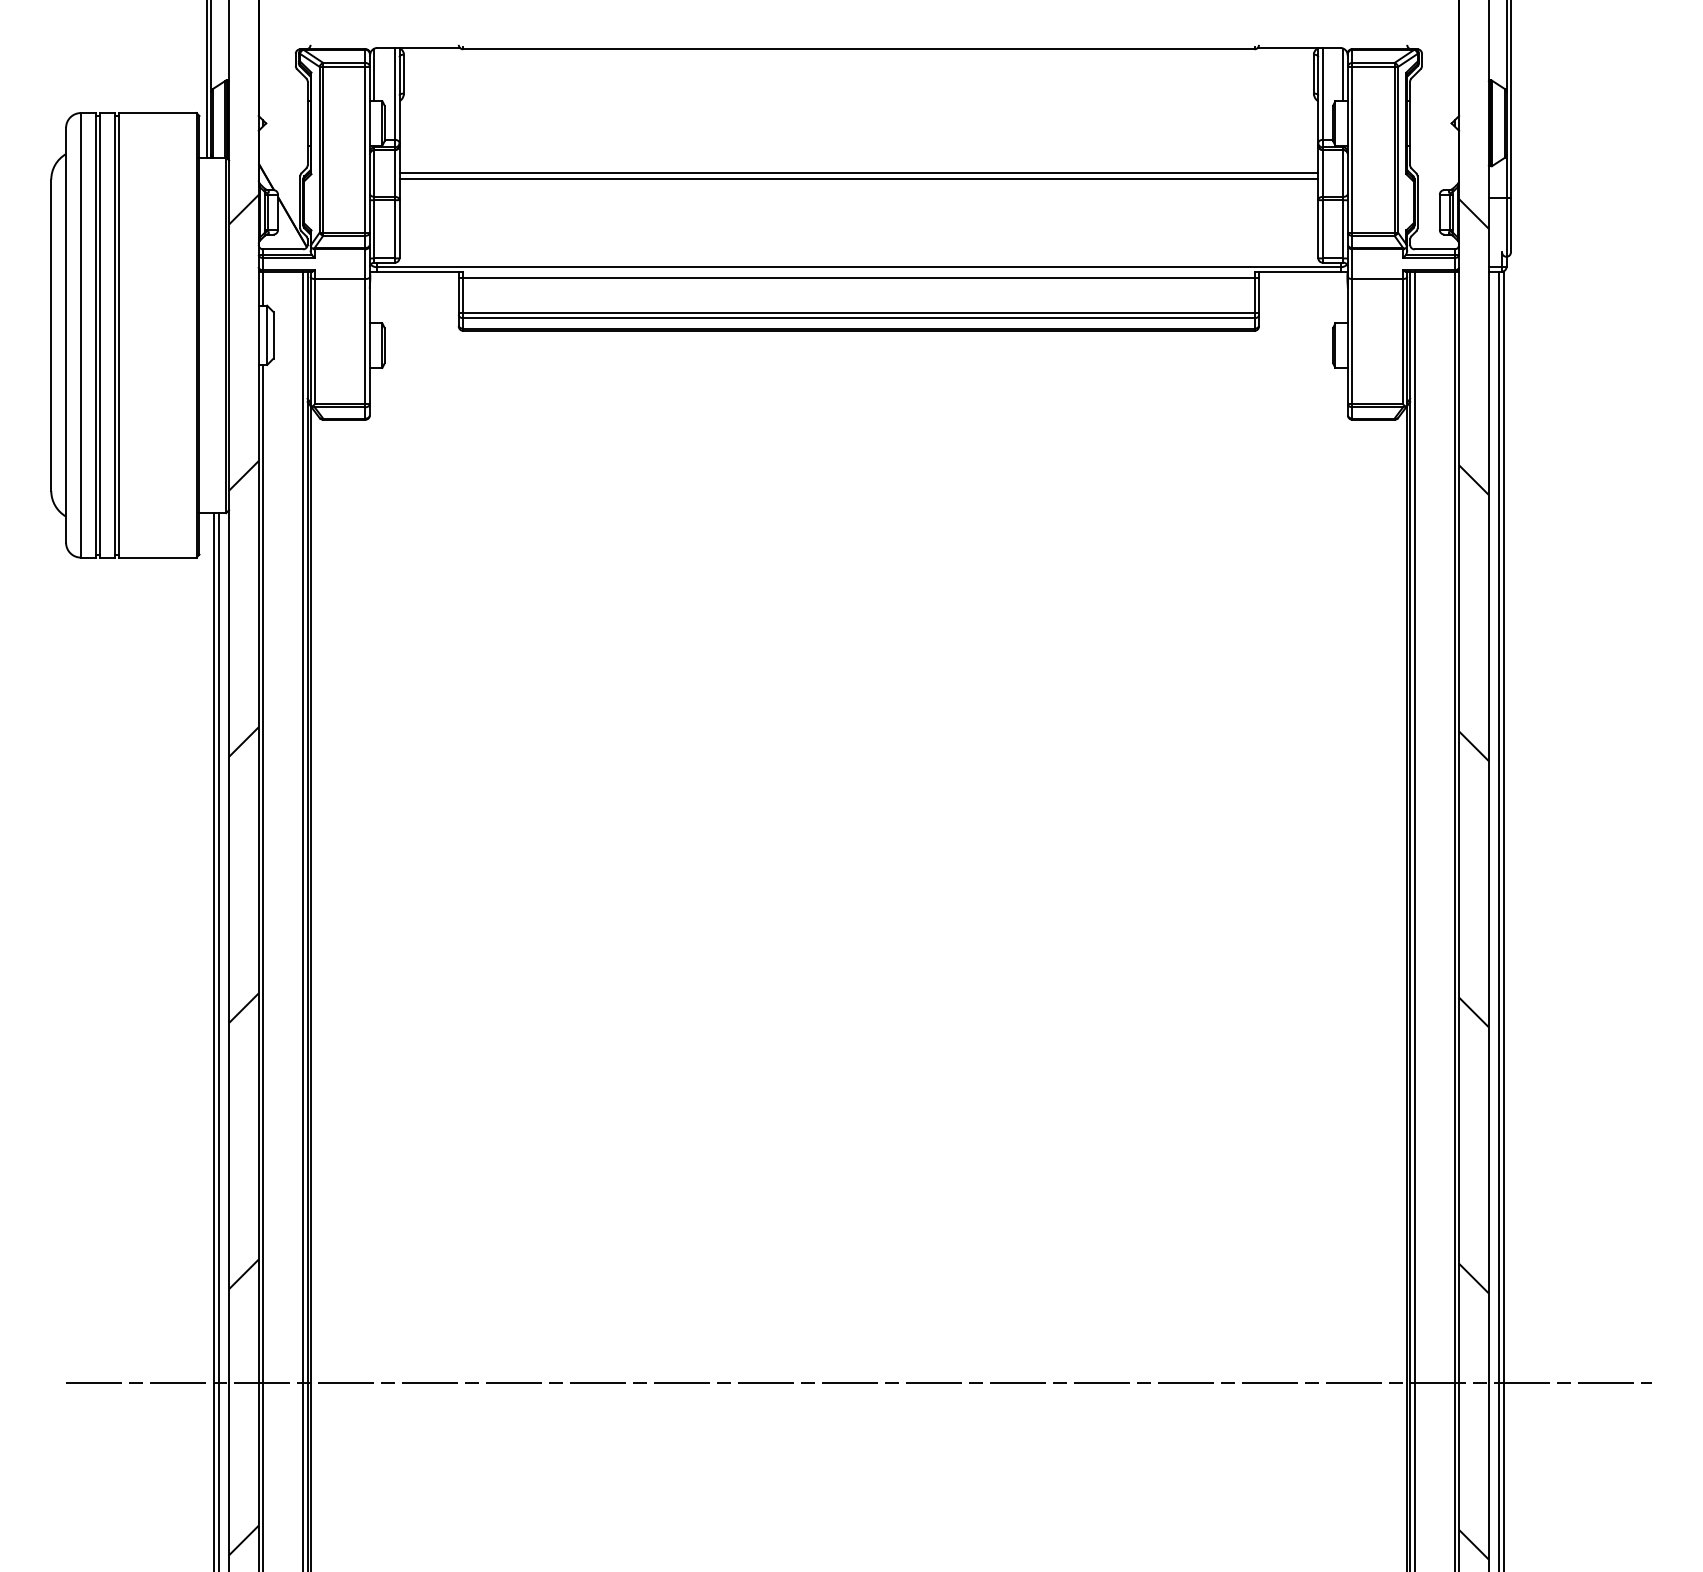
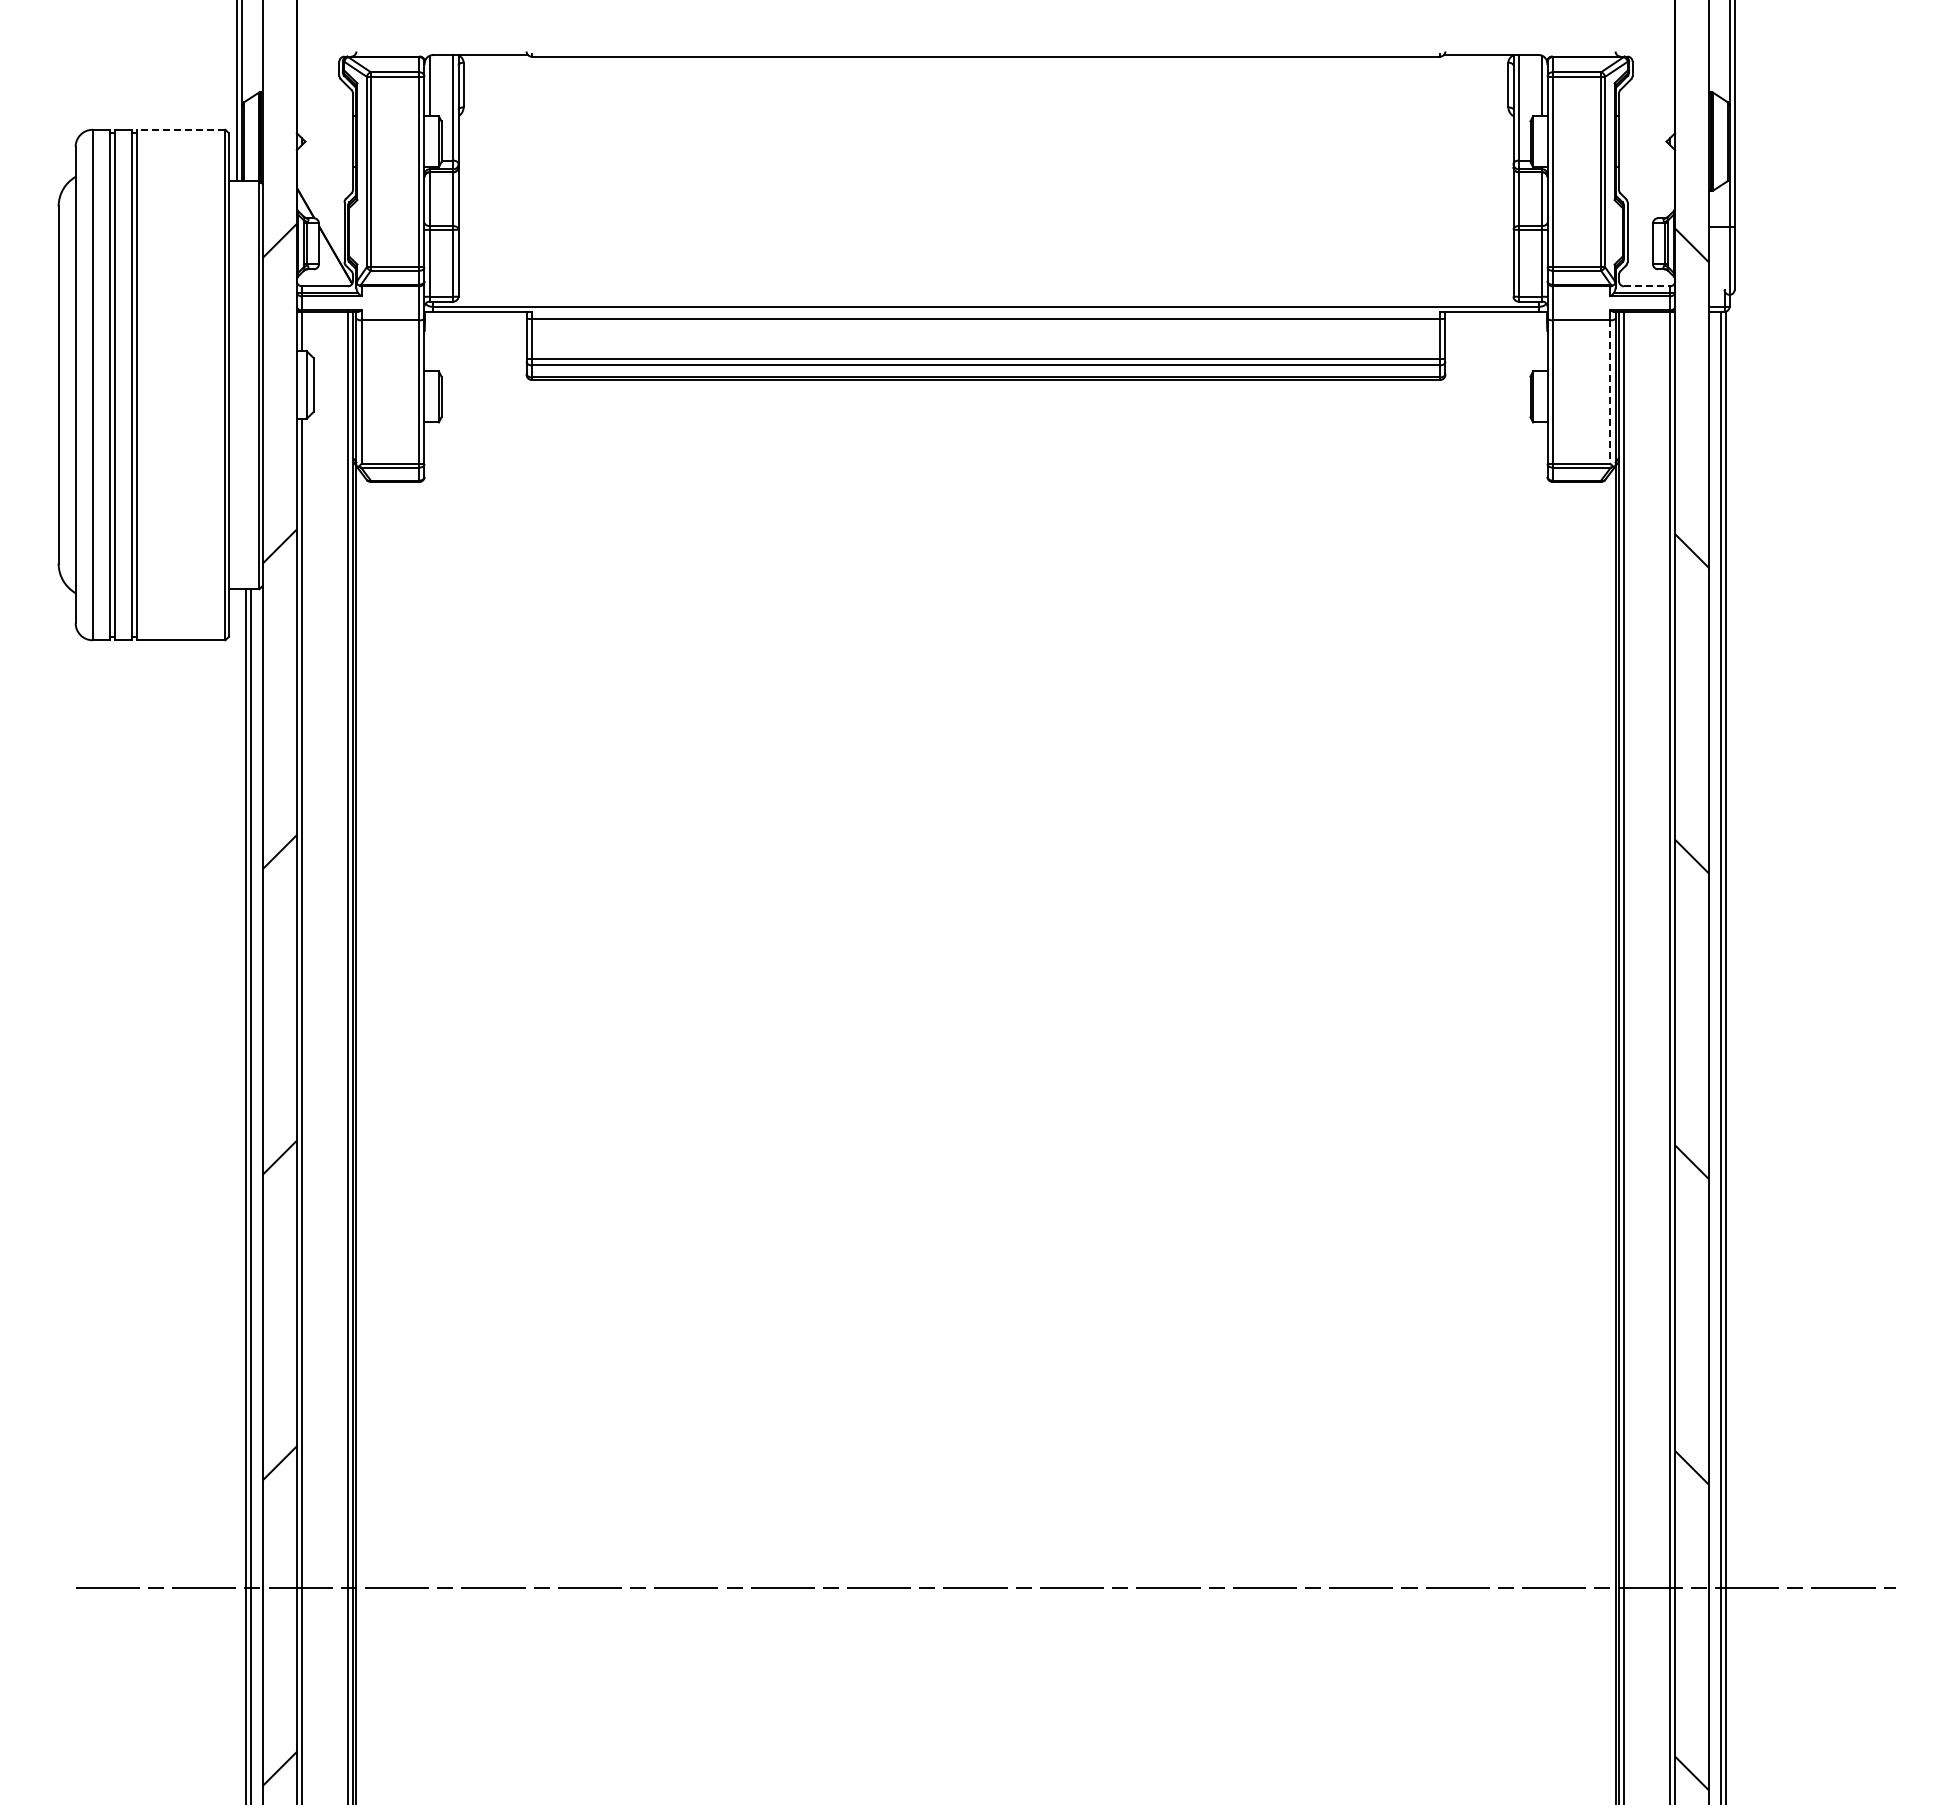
line: (157, 112) -> (180, 129), solid -> dashed
line: (858, 172) -> (985, 198), removed
line: (858, 178) -> (985, 205), removed
line: (1435, 249) -> (1647, 286), solid -> dashed
line: (1402, 341) -> (1610, 392), solid -> dashed

